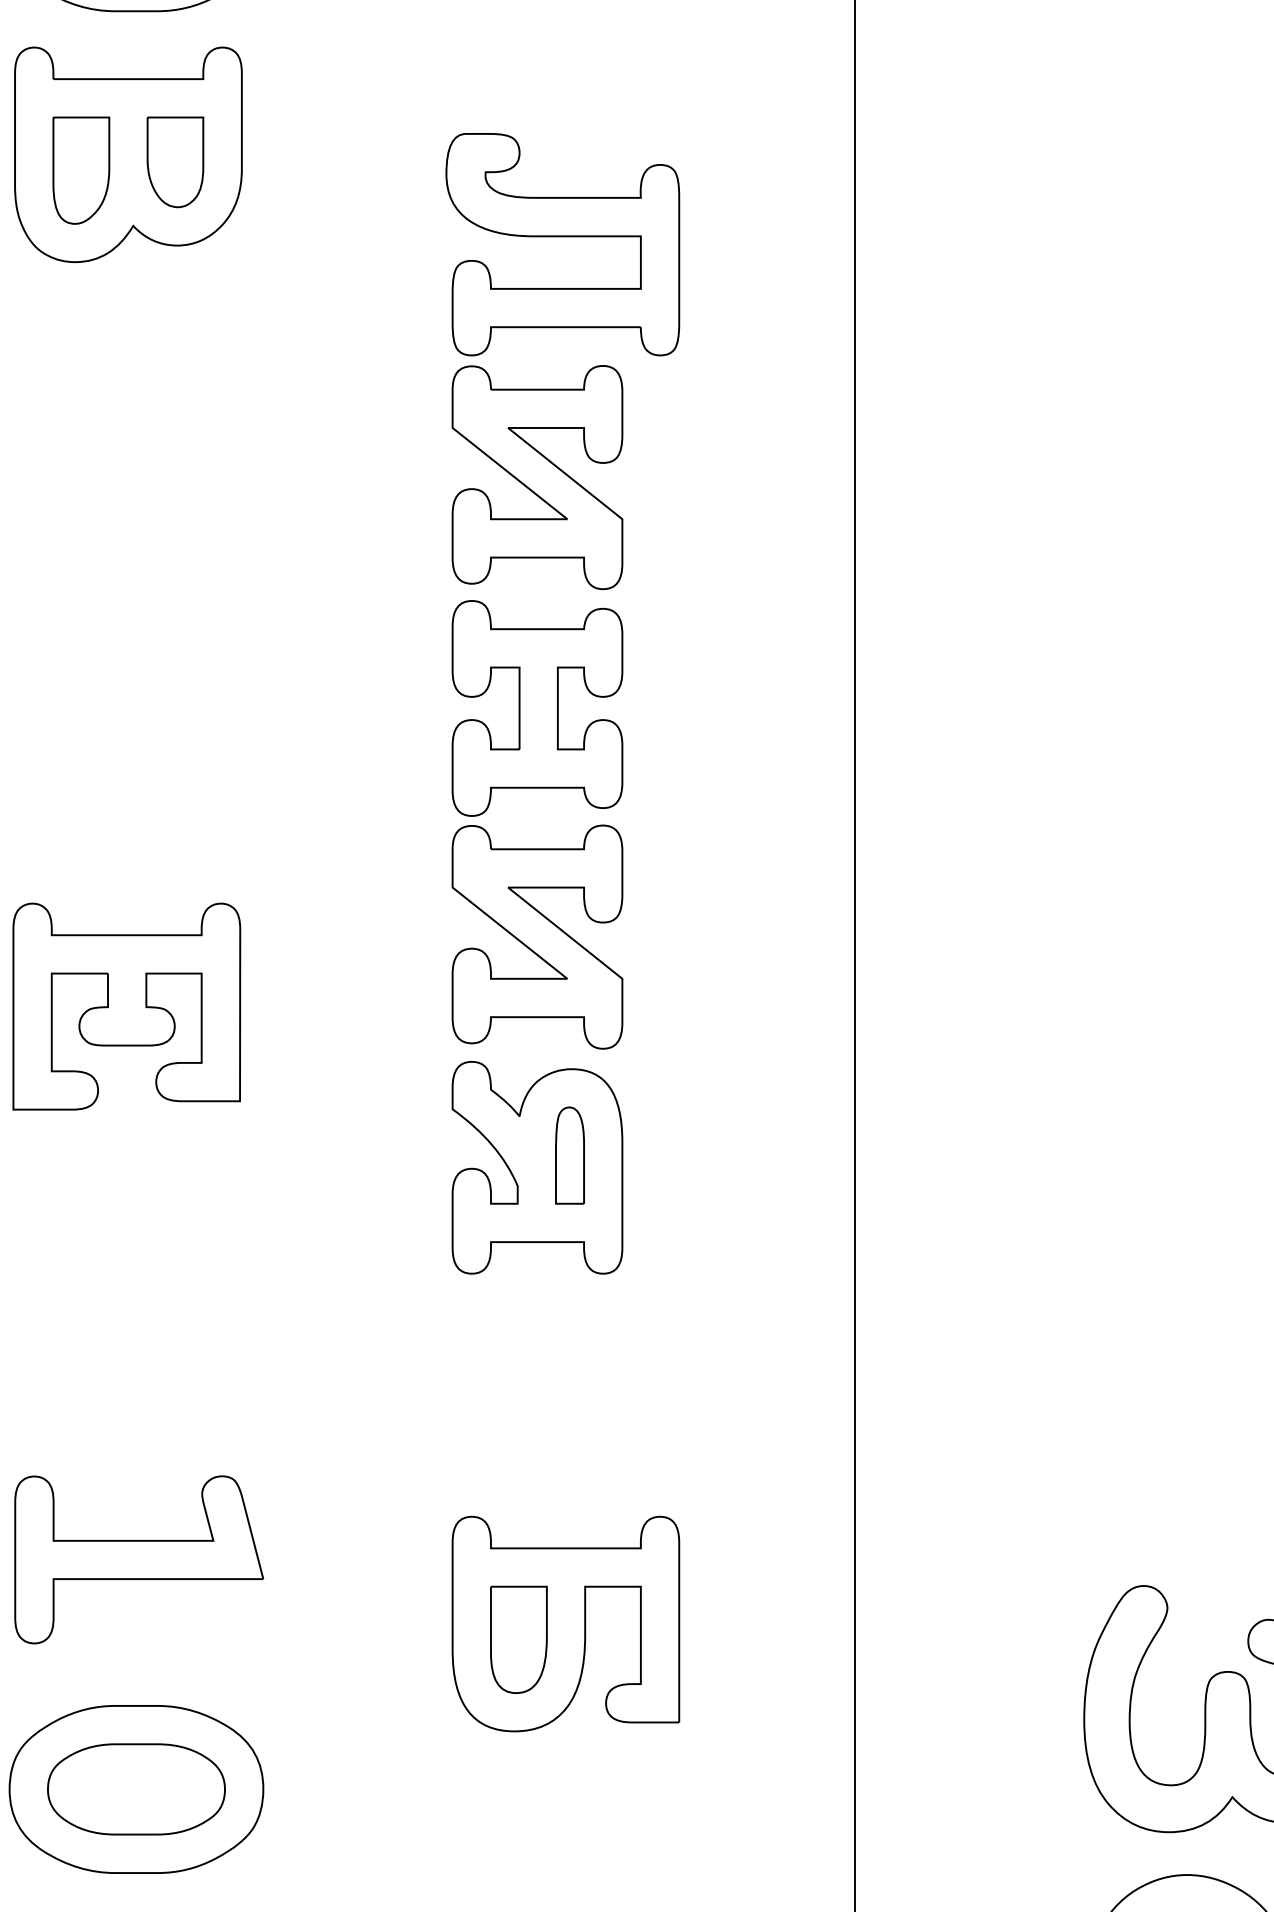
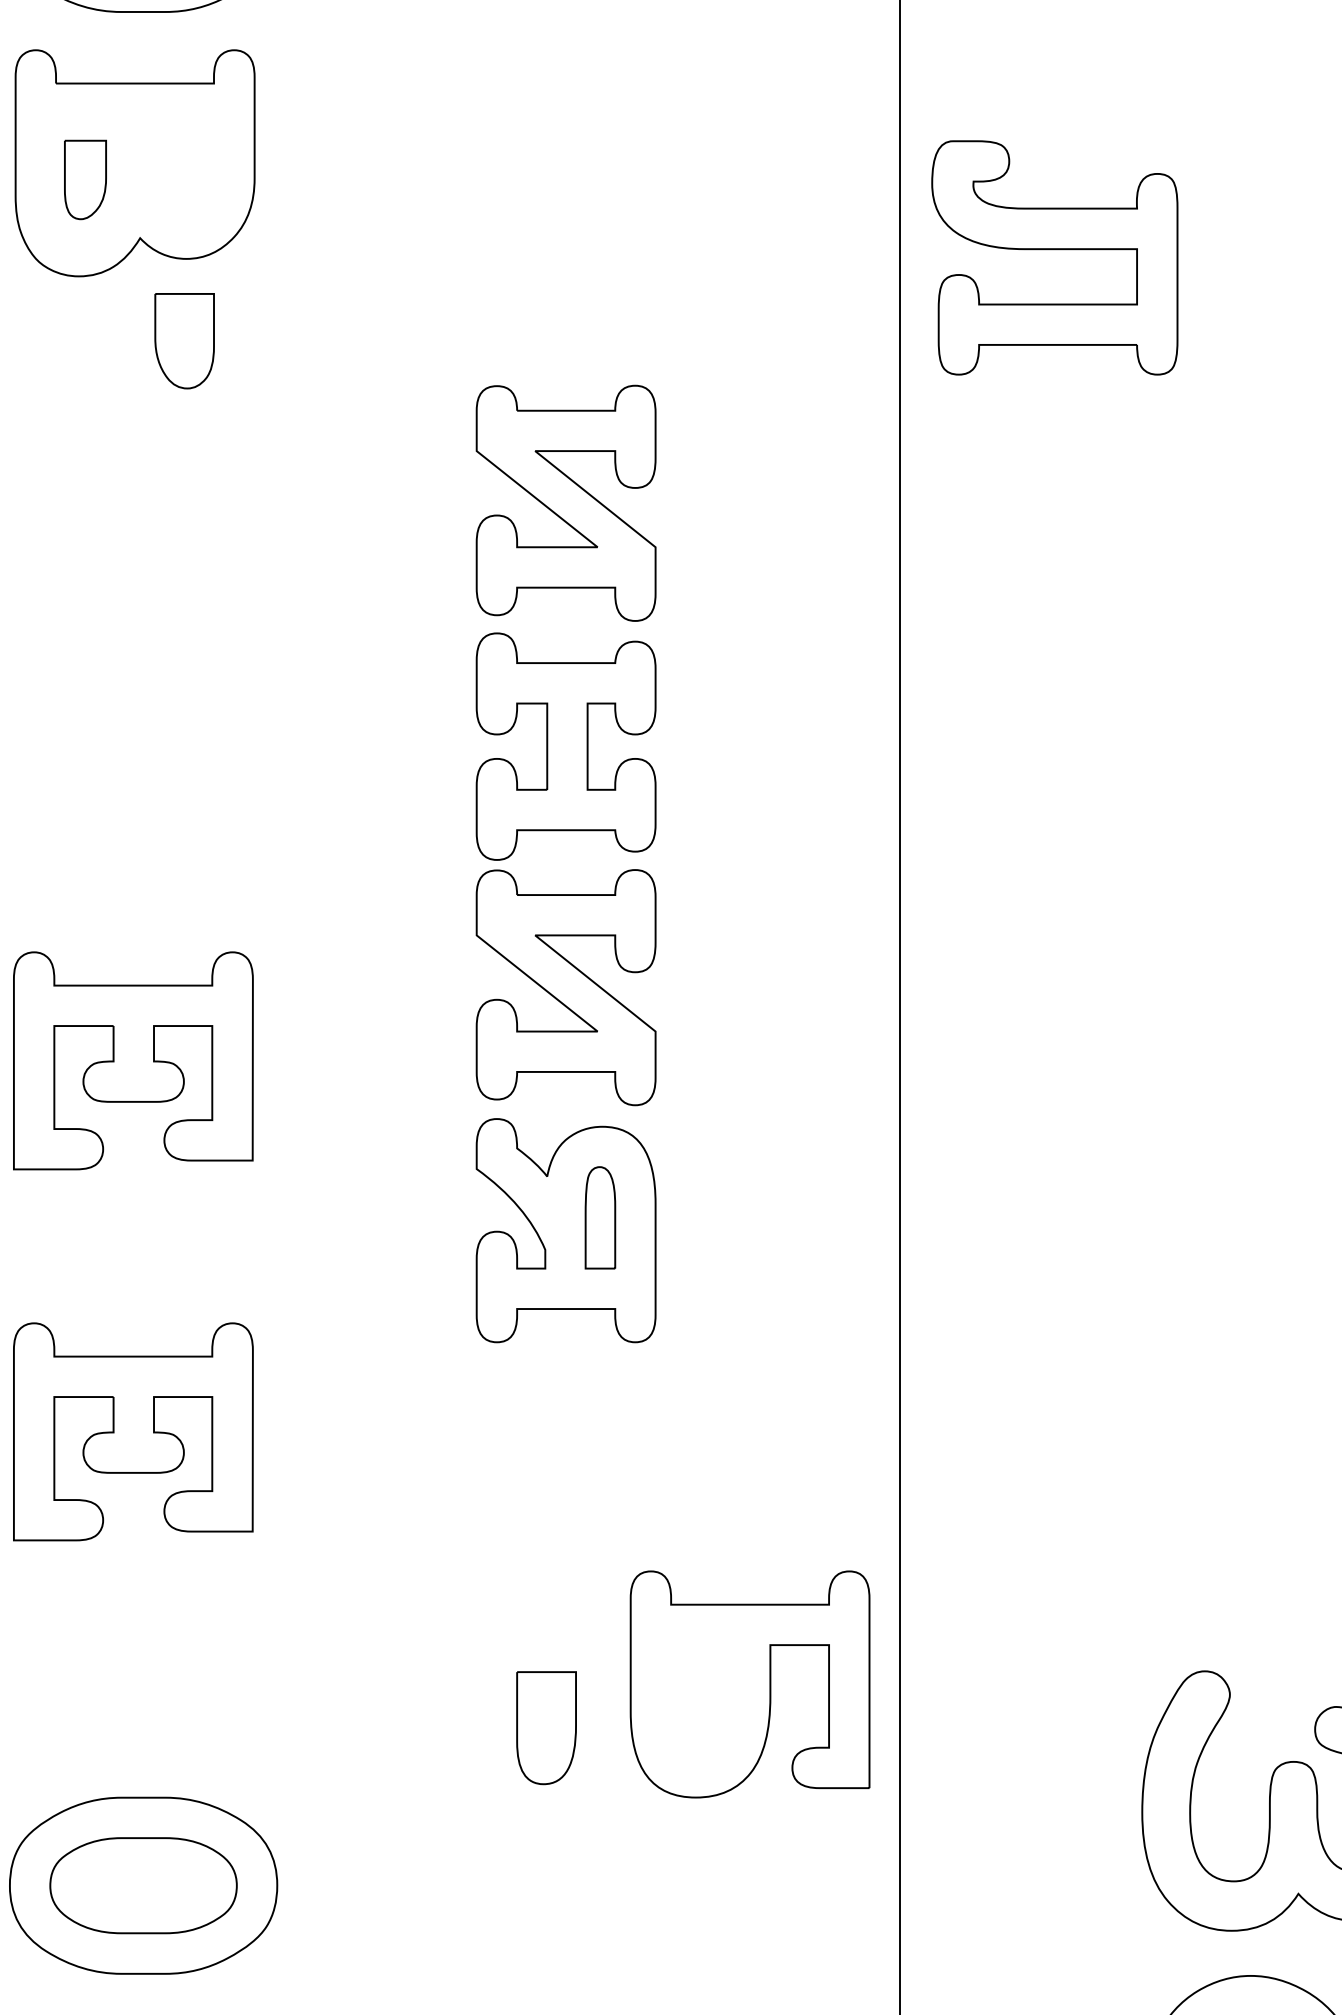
part: (175, 162) -> (184, 341), moved
part: (81, 170) -> (85, 179), size x0.7
part: (562, 237) -> (1054, 250), moved
part: (126, 1358) -> (133, 1431), added
part: (139, 1559) -> (146, 1643), removed
part: (565, 1624) -> (749, 1684), moved

